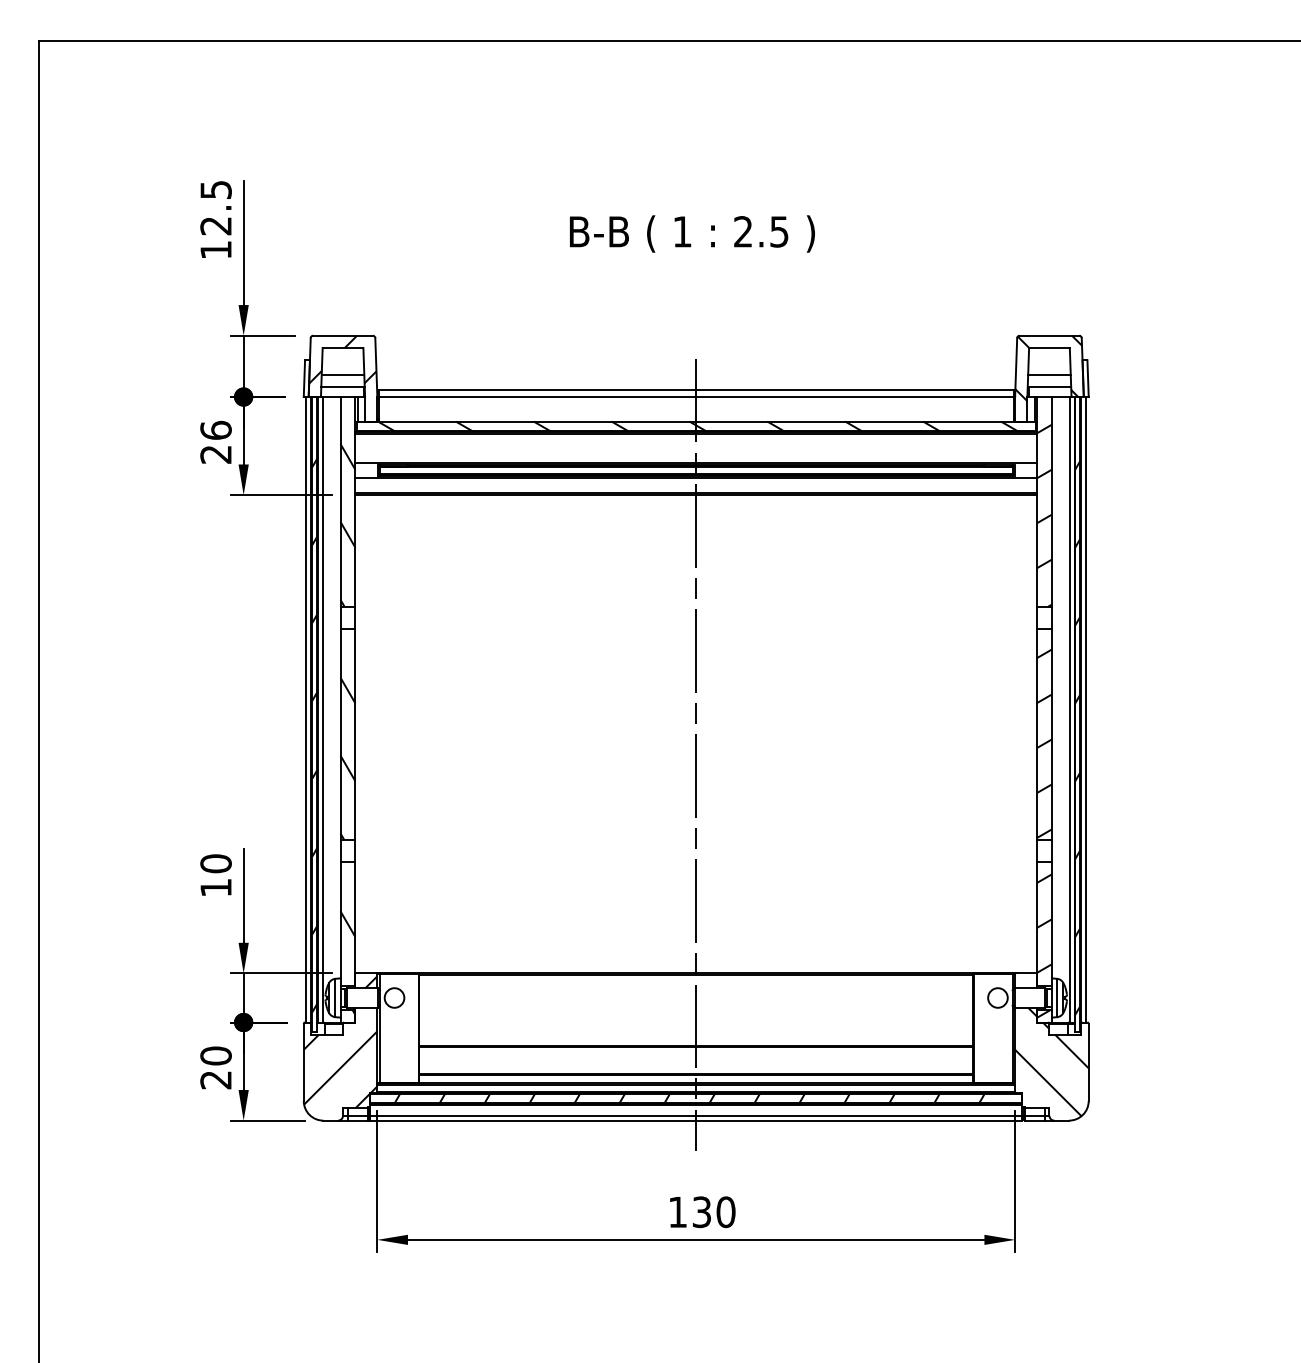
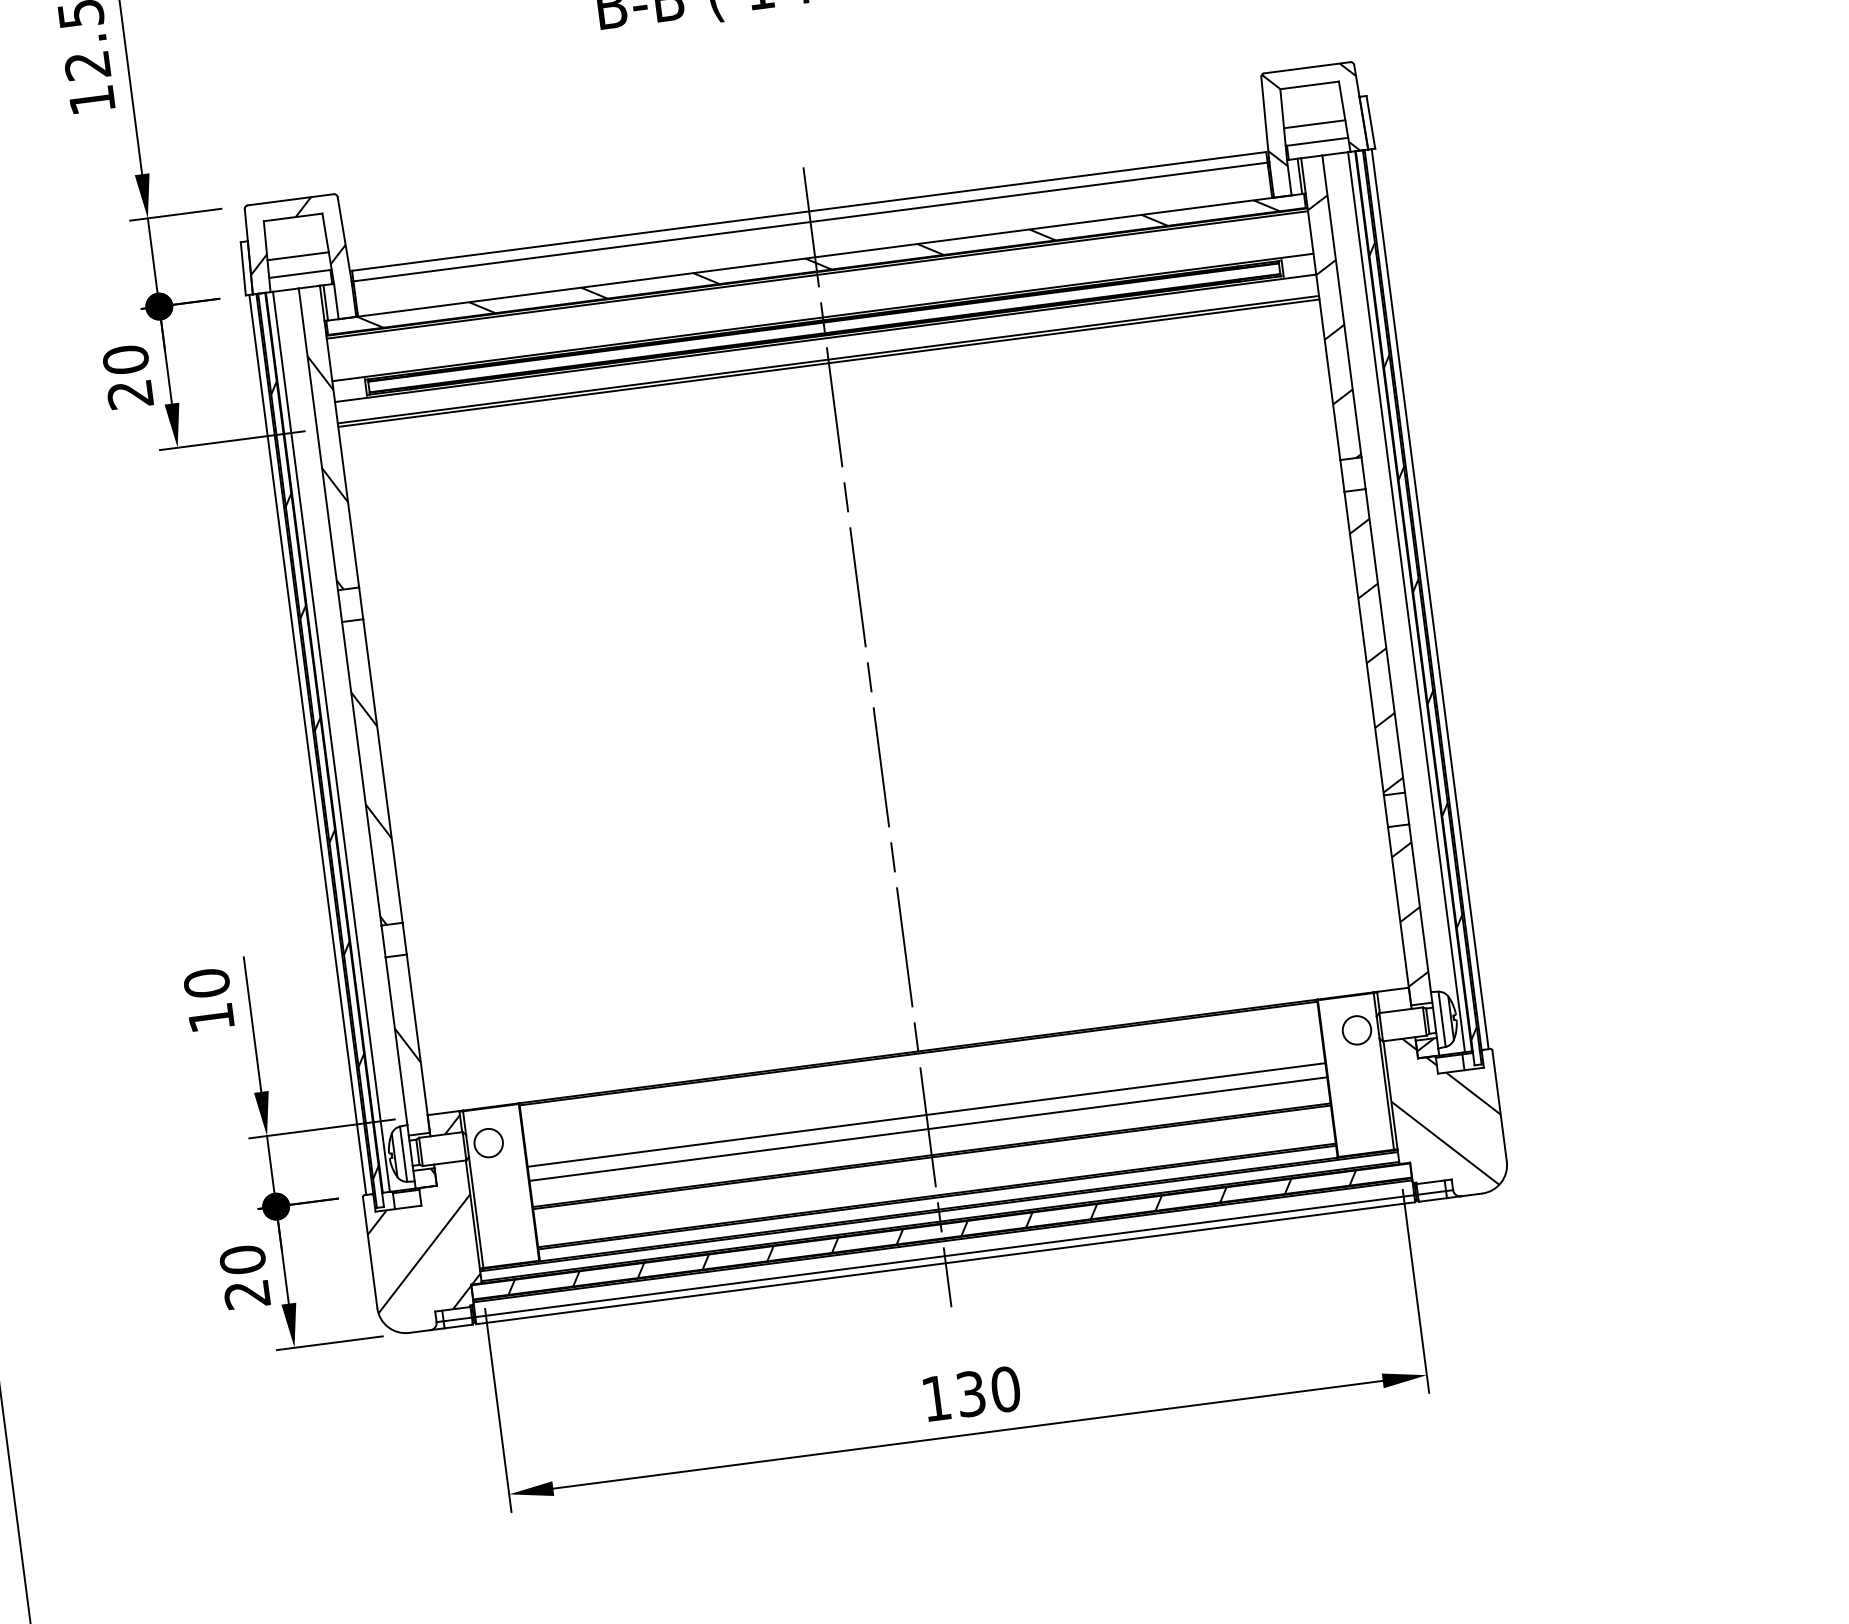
text: (215, 429) -> (124, 358), 26 -> 20
line: (696, 1017) -> (926, 1114), added
line: (696, 1027) -> (928, 1129), added

